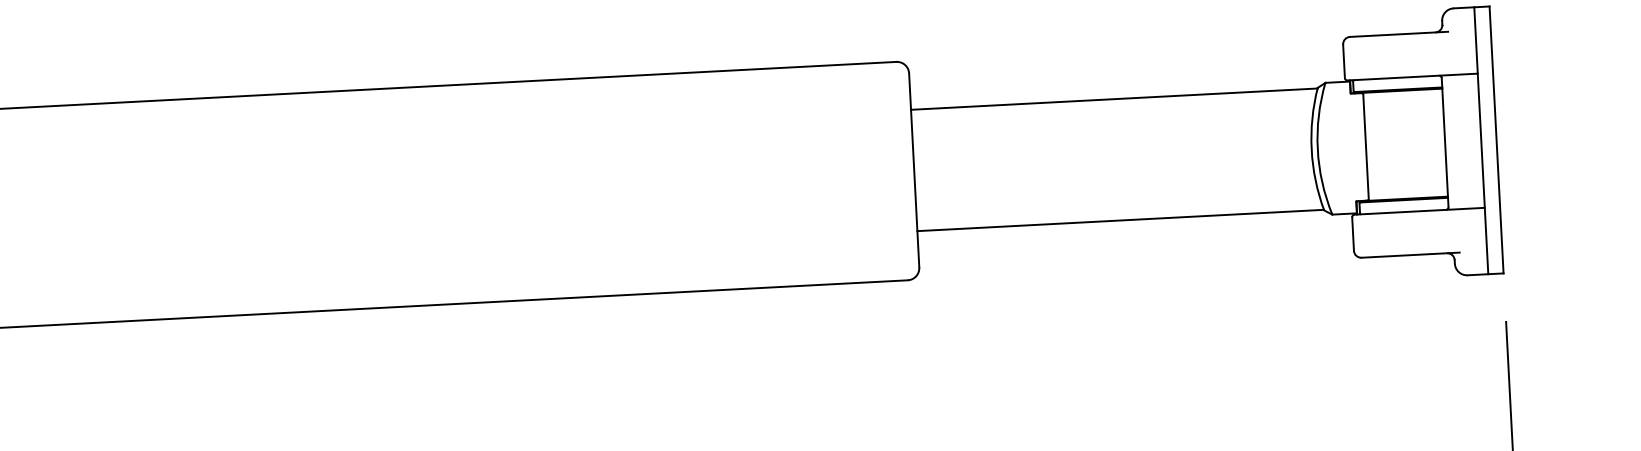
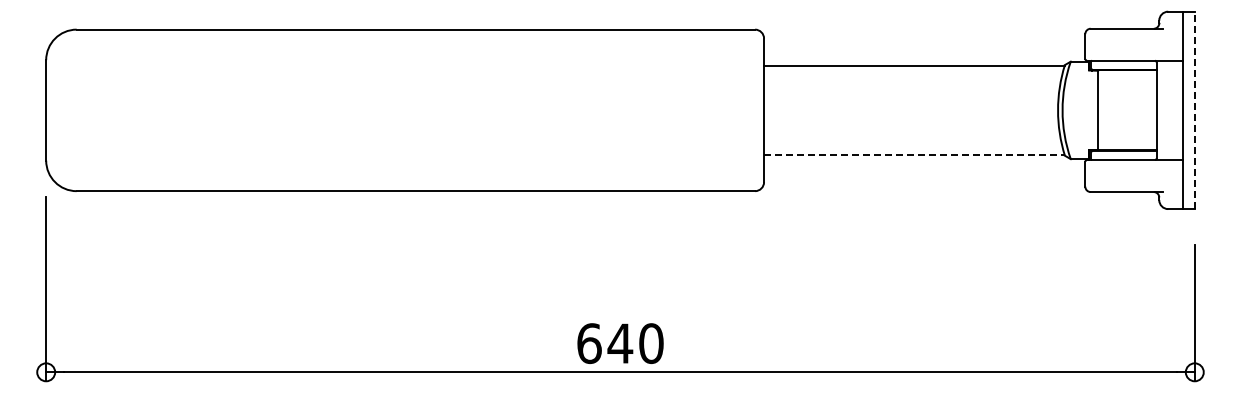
line: (1496, 140) -> (1194, 110), solid -> dashed
line: (1120, 220) -> (914, 155), solid -> dashed

